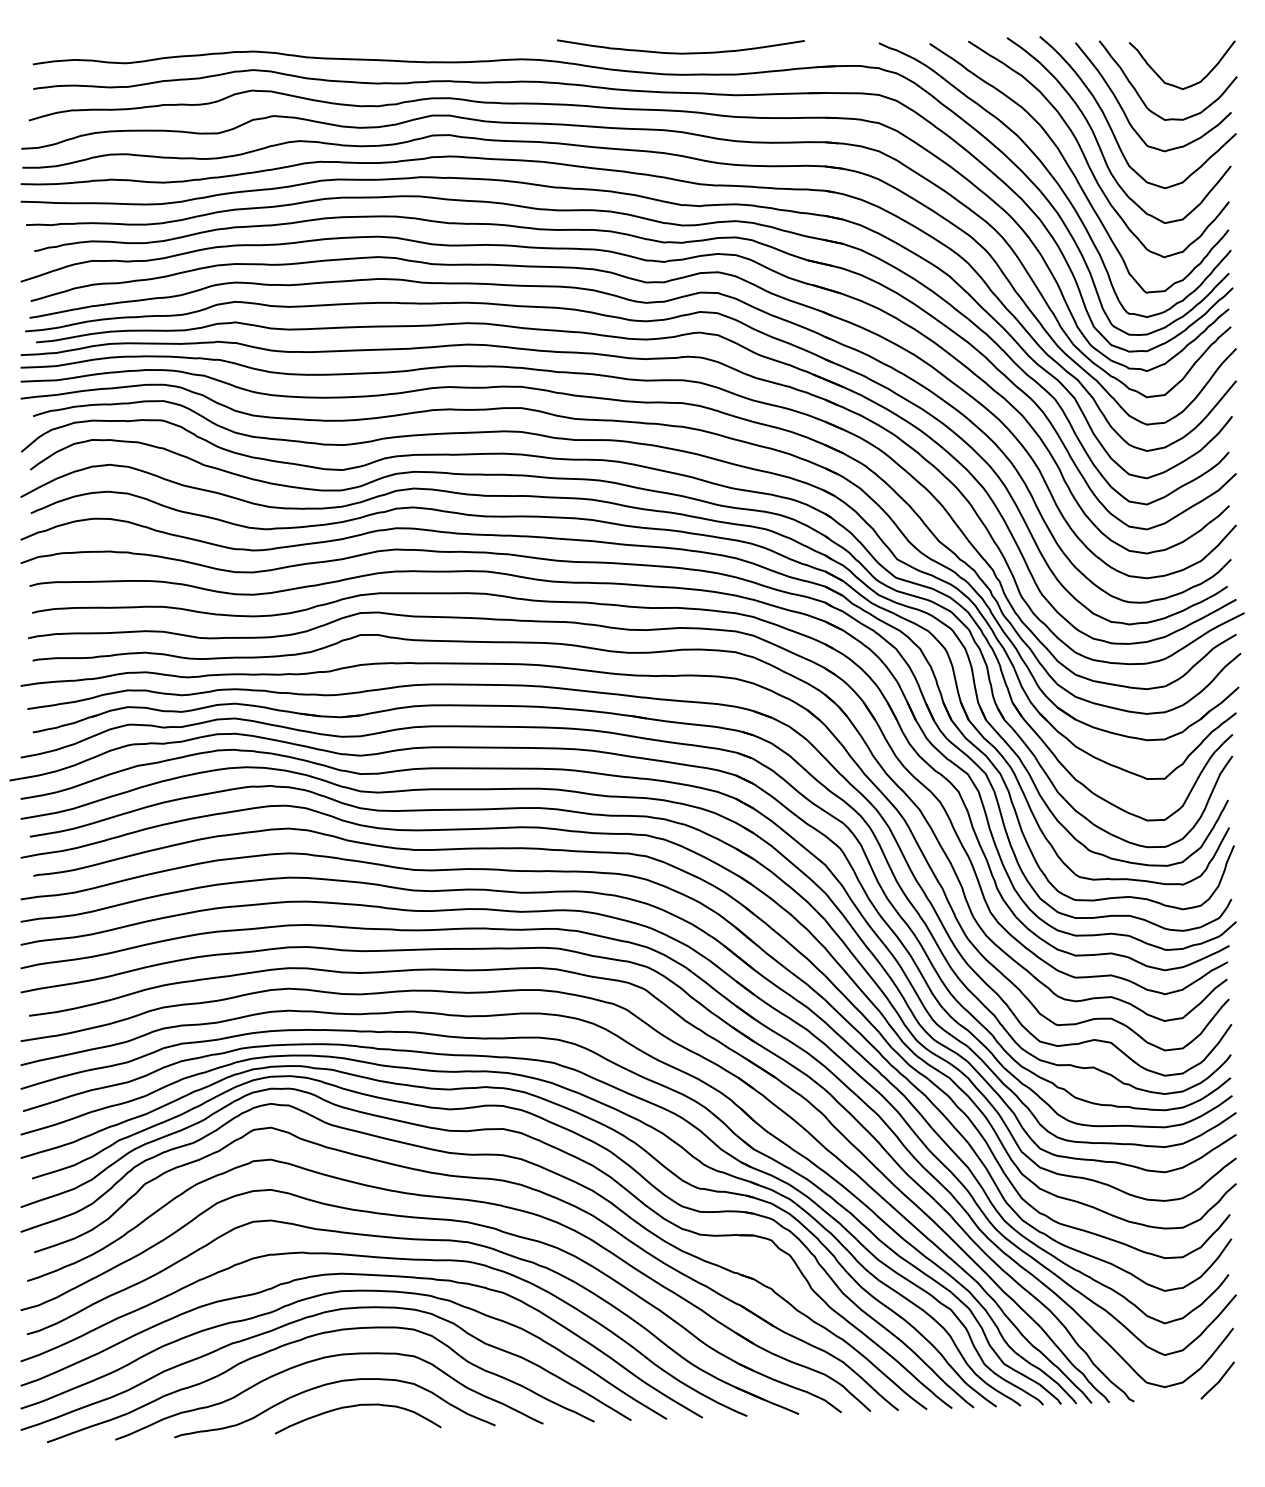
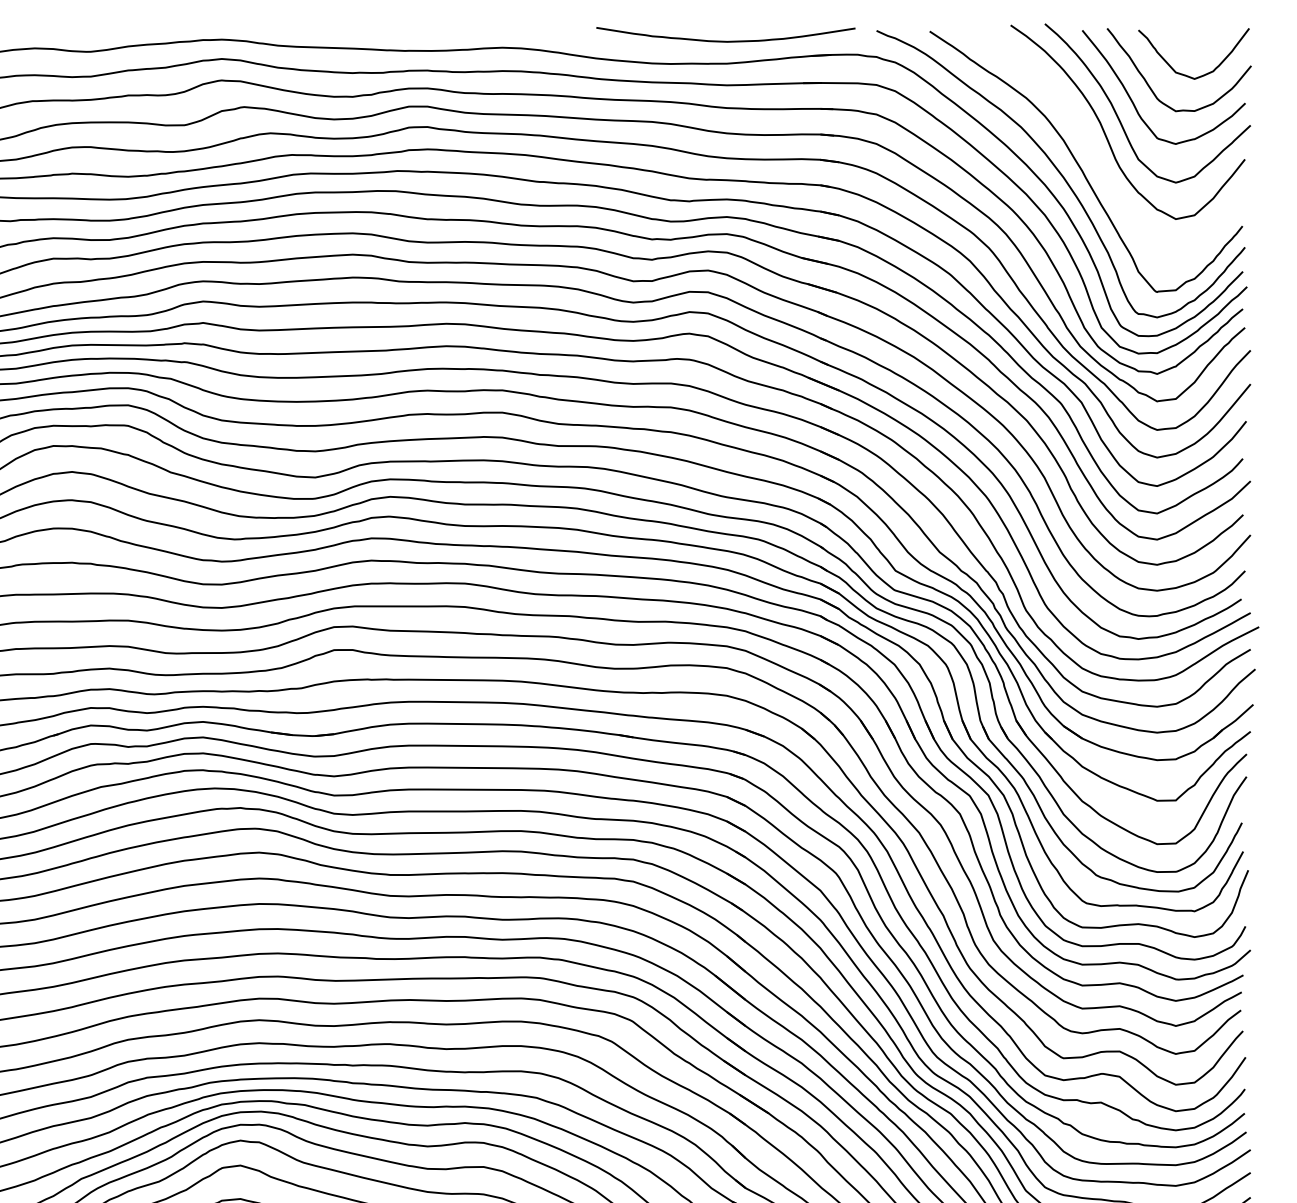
curve: (680, 52) -> (725, 40), moved
curve: (1085, 155) -> (1092, 148), removed

